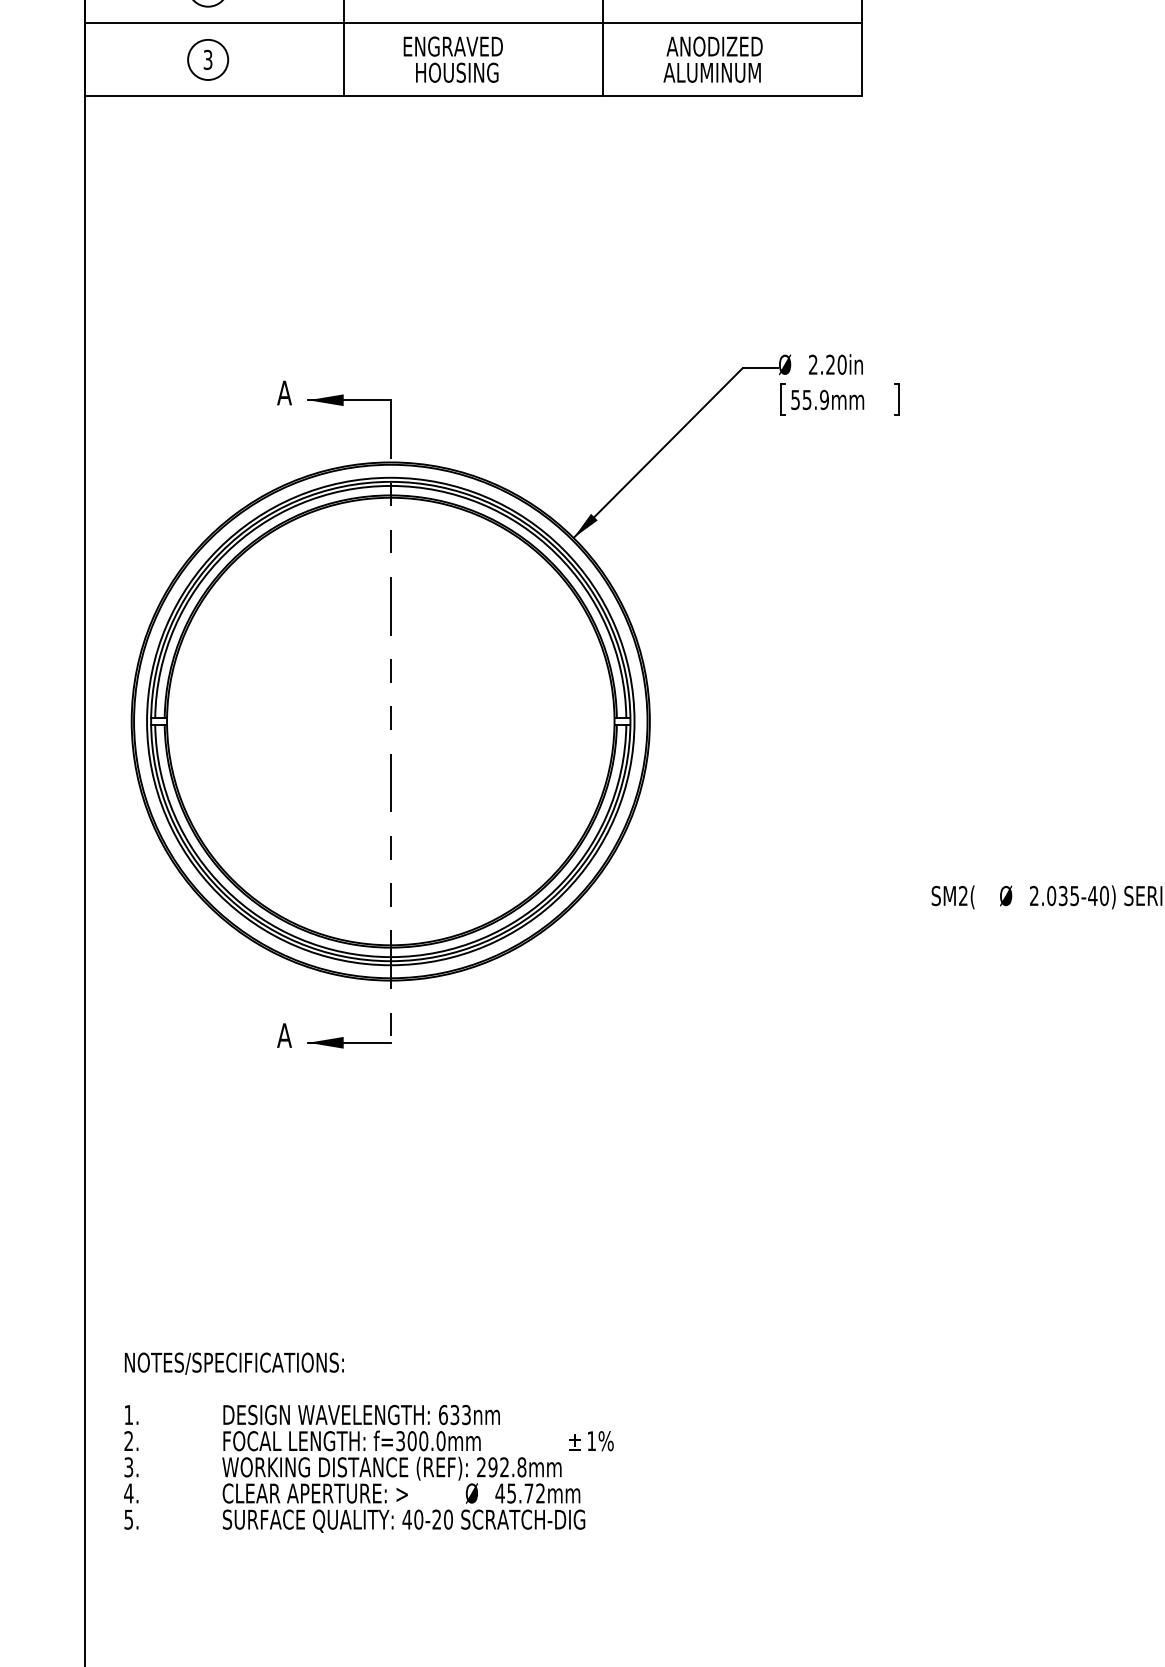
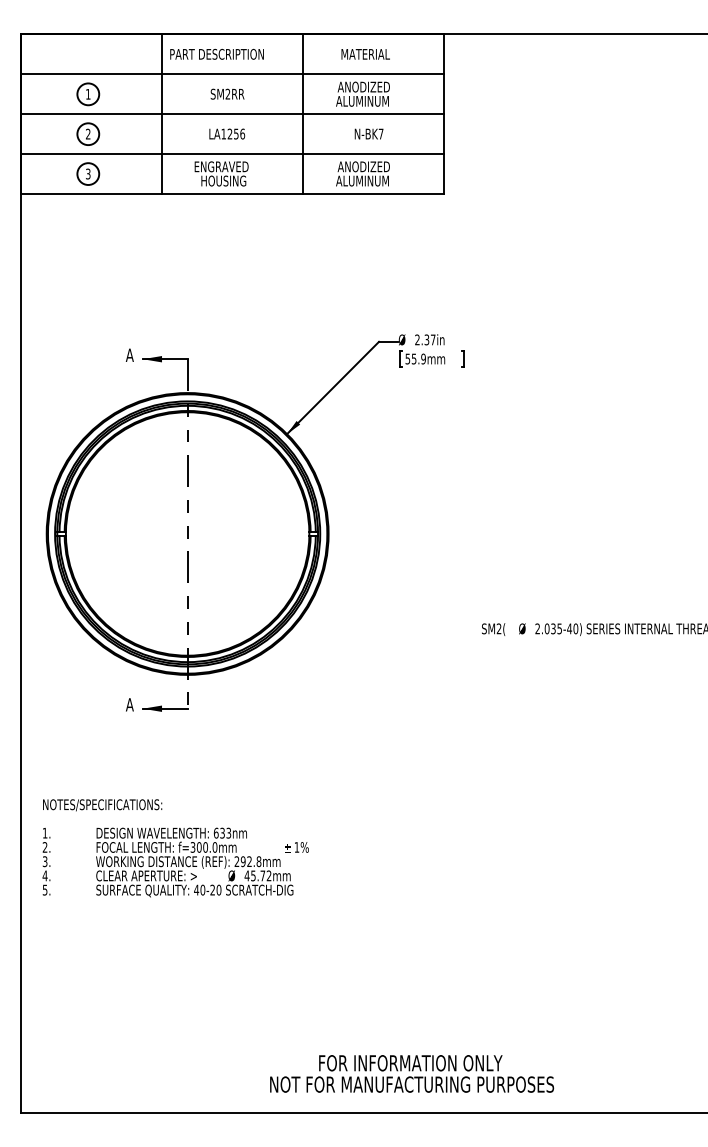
text: (835, 364) -> (429, 339), 2.20in -> 2.37in
text: (368, 1443) -> (175, 848), moved

